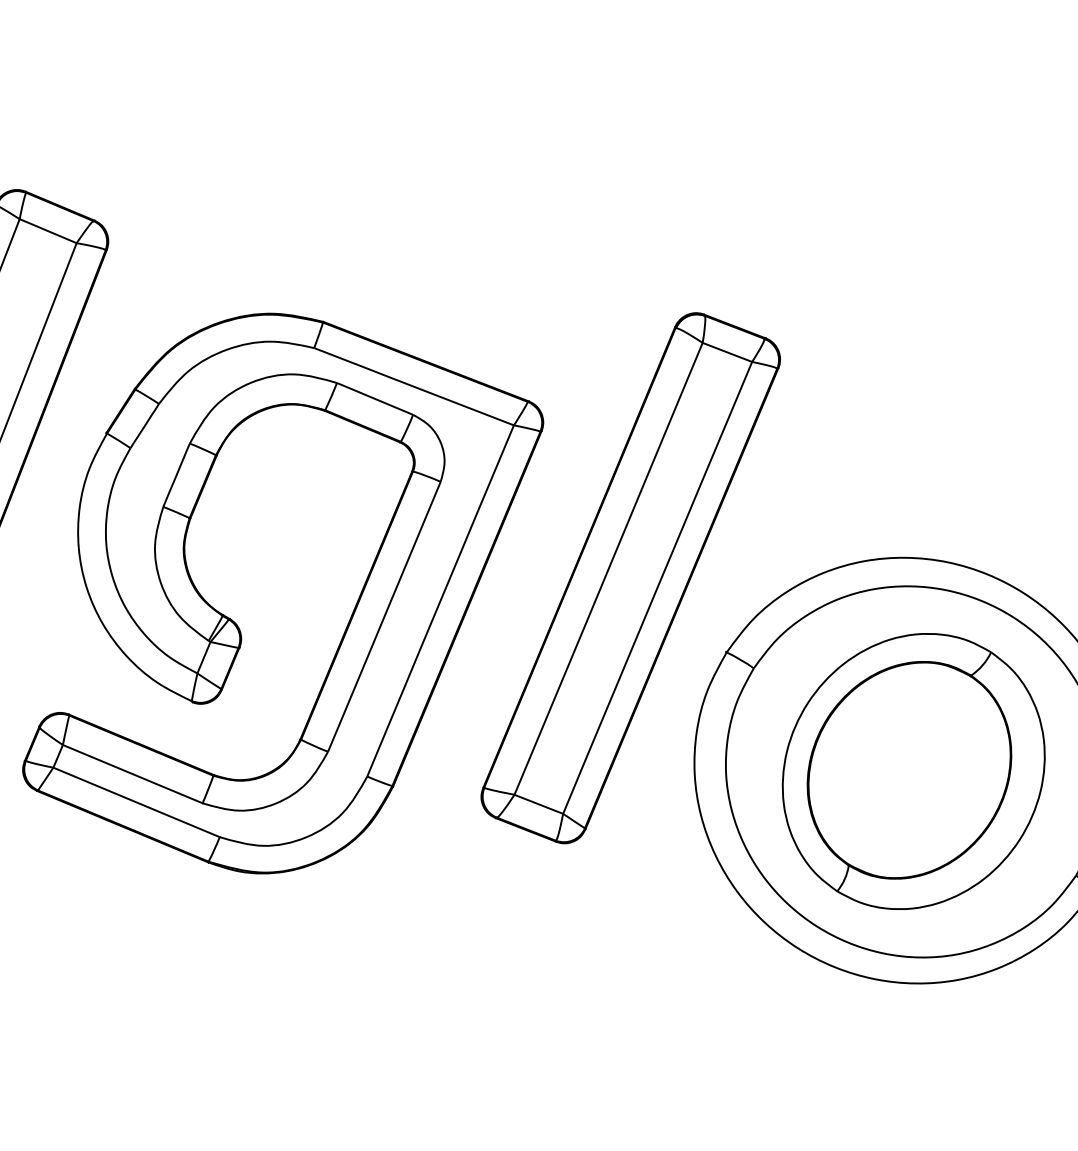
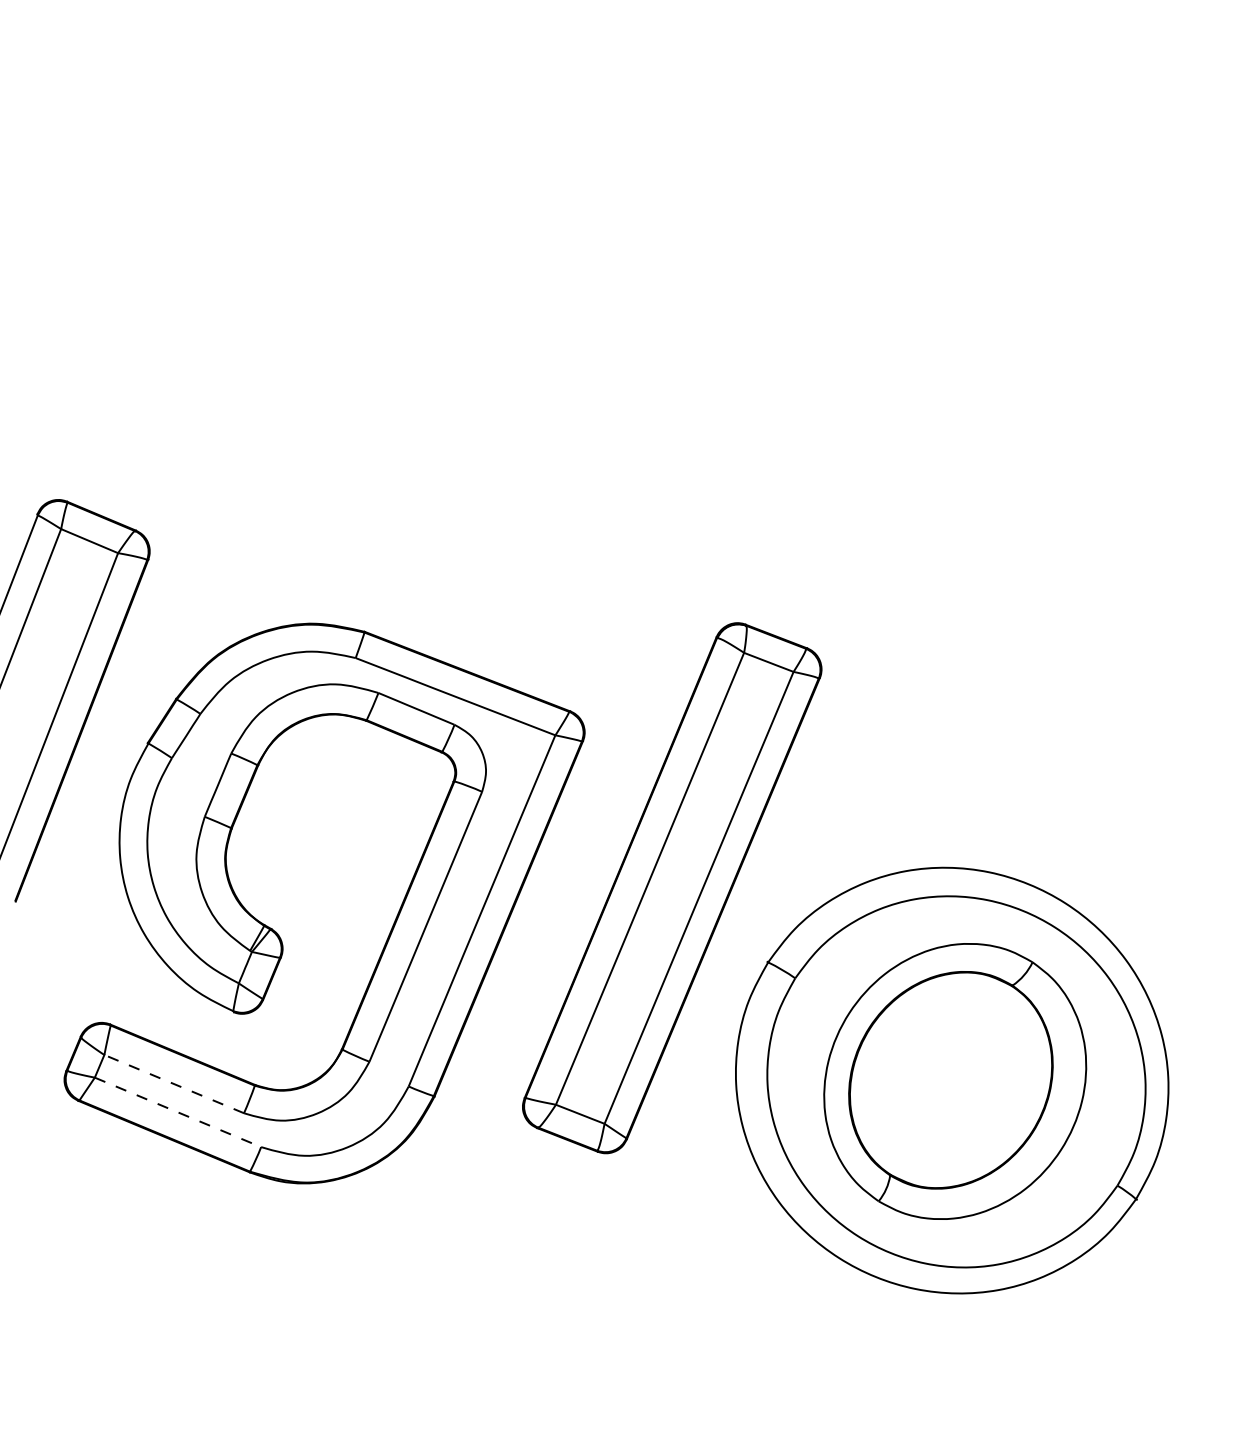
line: (133, 774) -> (174, 1084), solid -> dashed
line: (137, 802) -> (178, 1112), solid -> dashed

